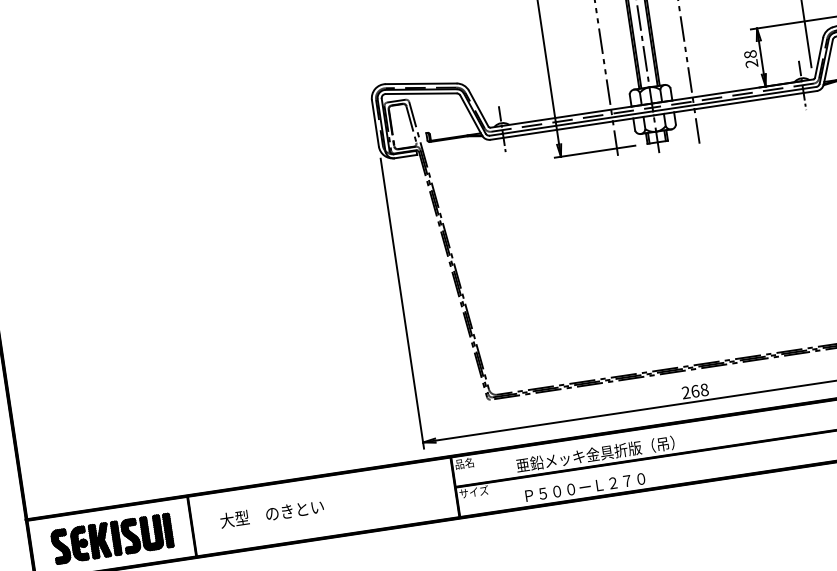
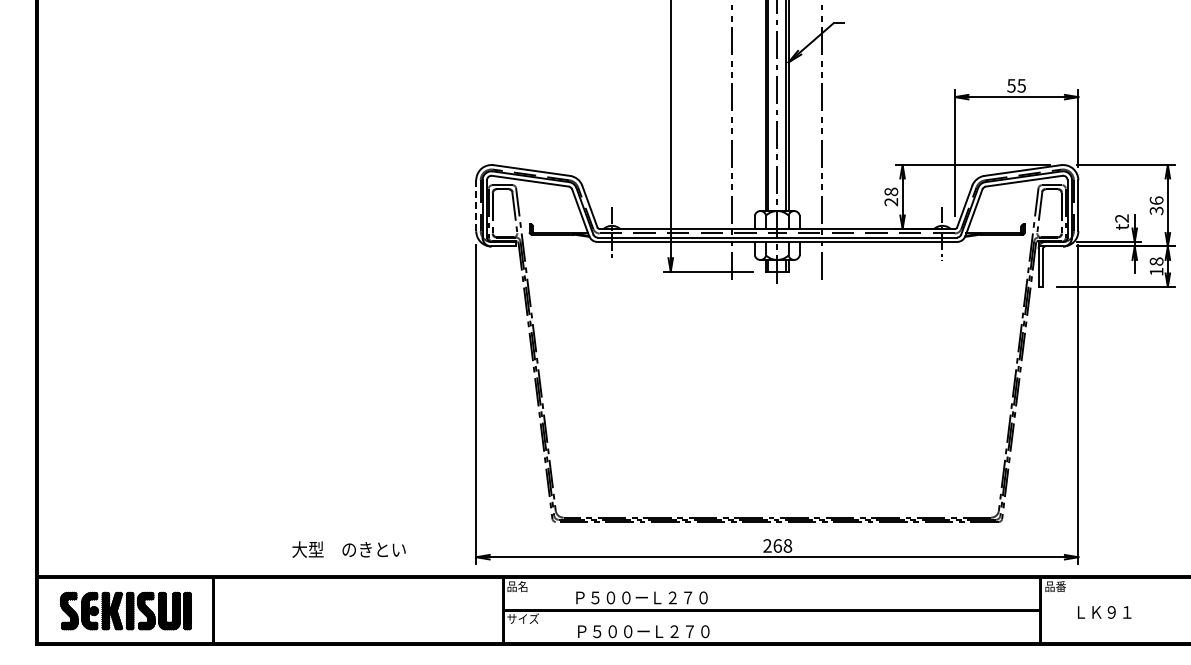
line: (375, 123) -> (476, 206), solid -> dashed
text: (594, 454) -> (659, 597), 亜鉛メッキ金具折版（吊） -> Ｐ５００ーＬ２７０
text: (271, 513) -> (348, 549), moved

